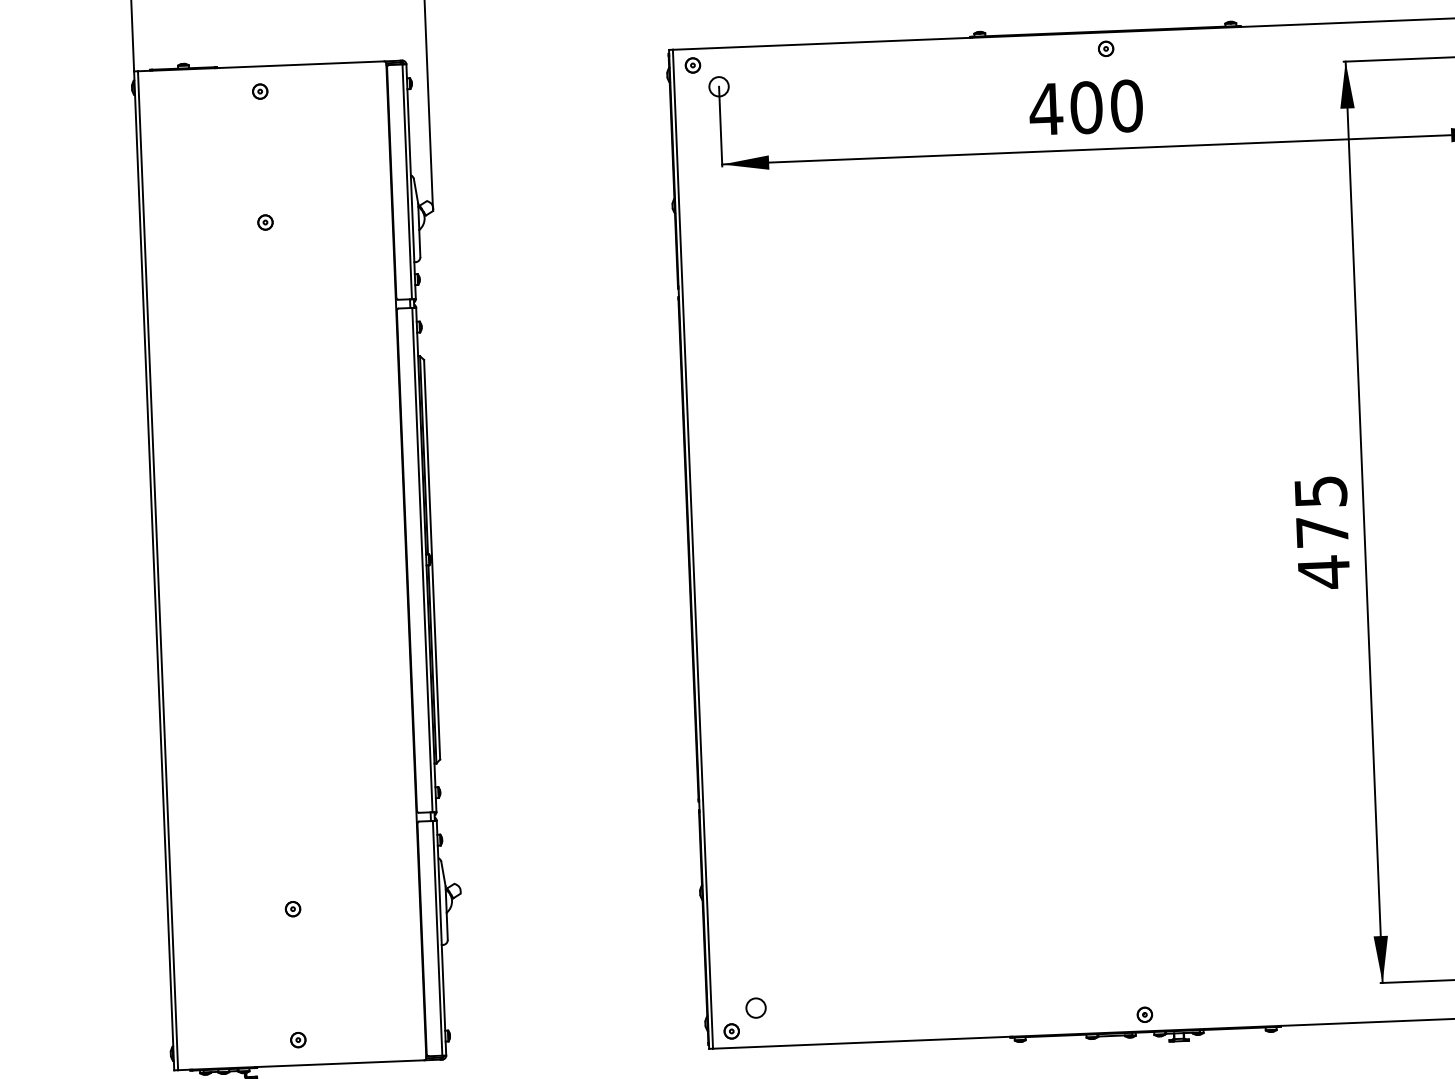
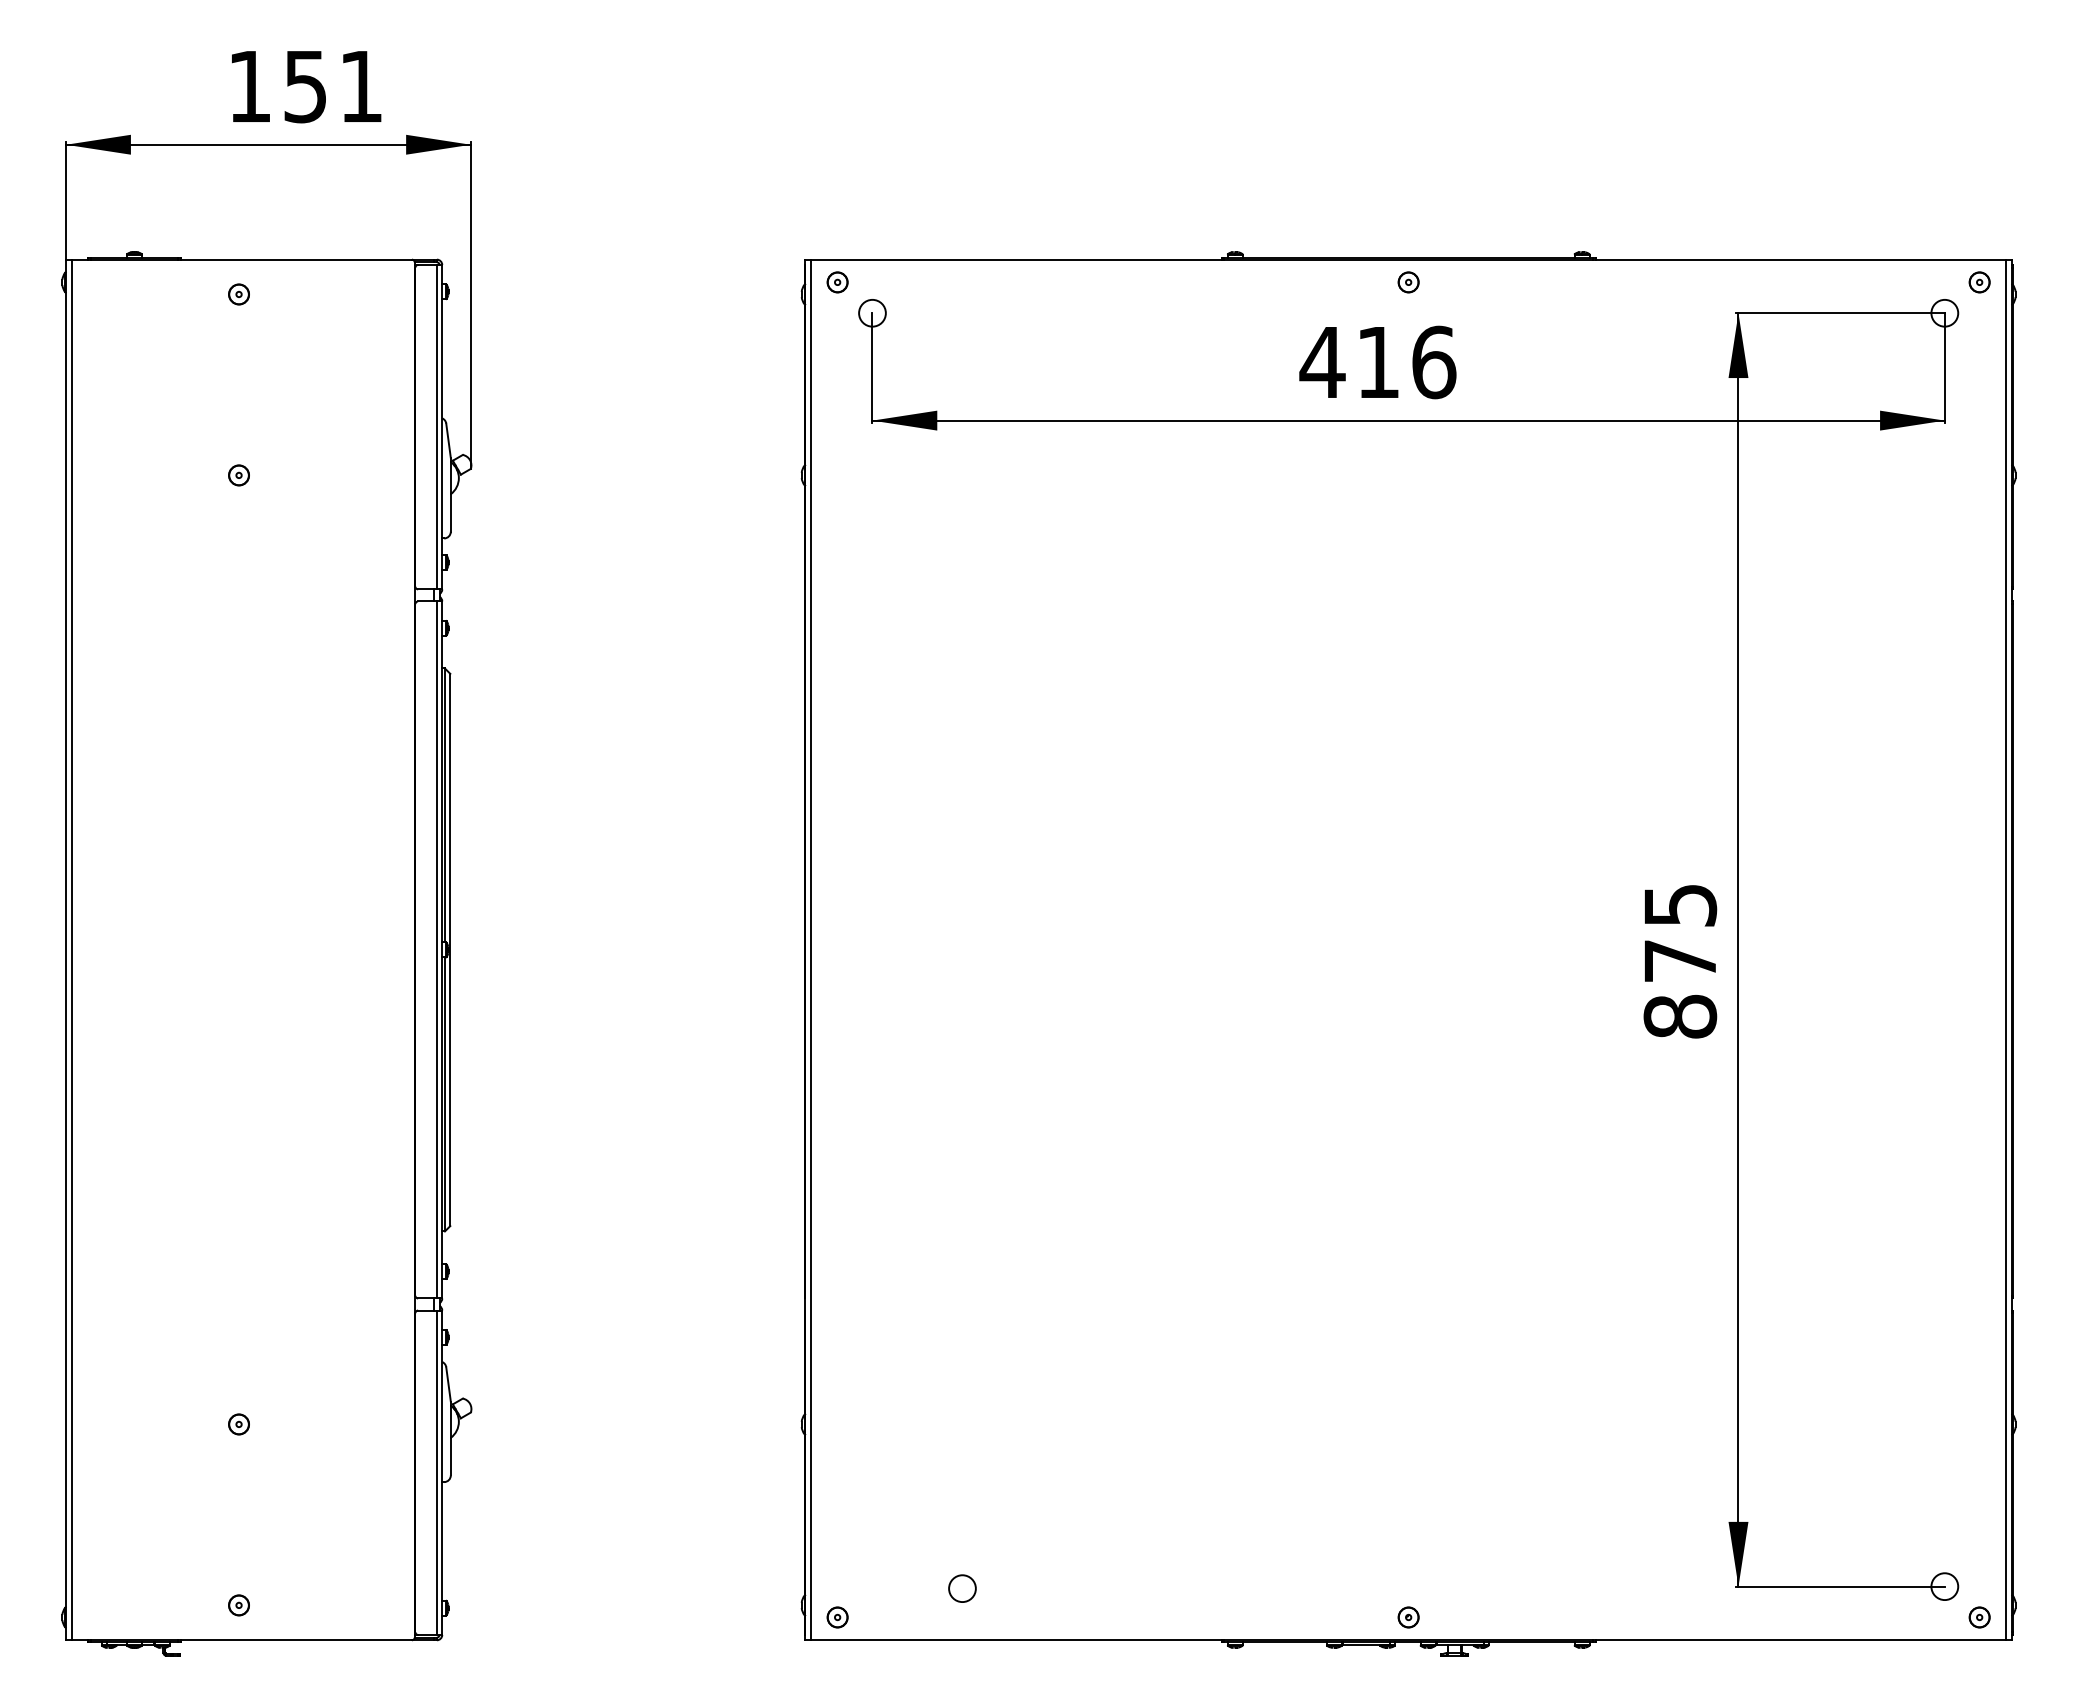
text: (1106, 106) -> (1406, 362), 400 -> 416
text: (1324, 572) -> (1680, 1016), 475 -> 875
circle: (756, 1008) -> (962, 1588), moved

